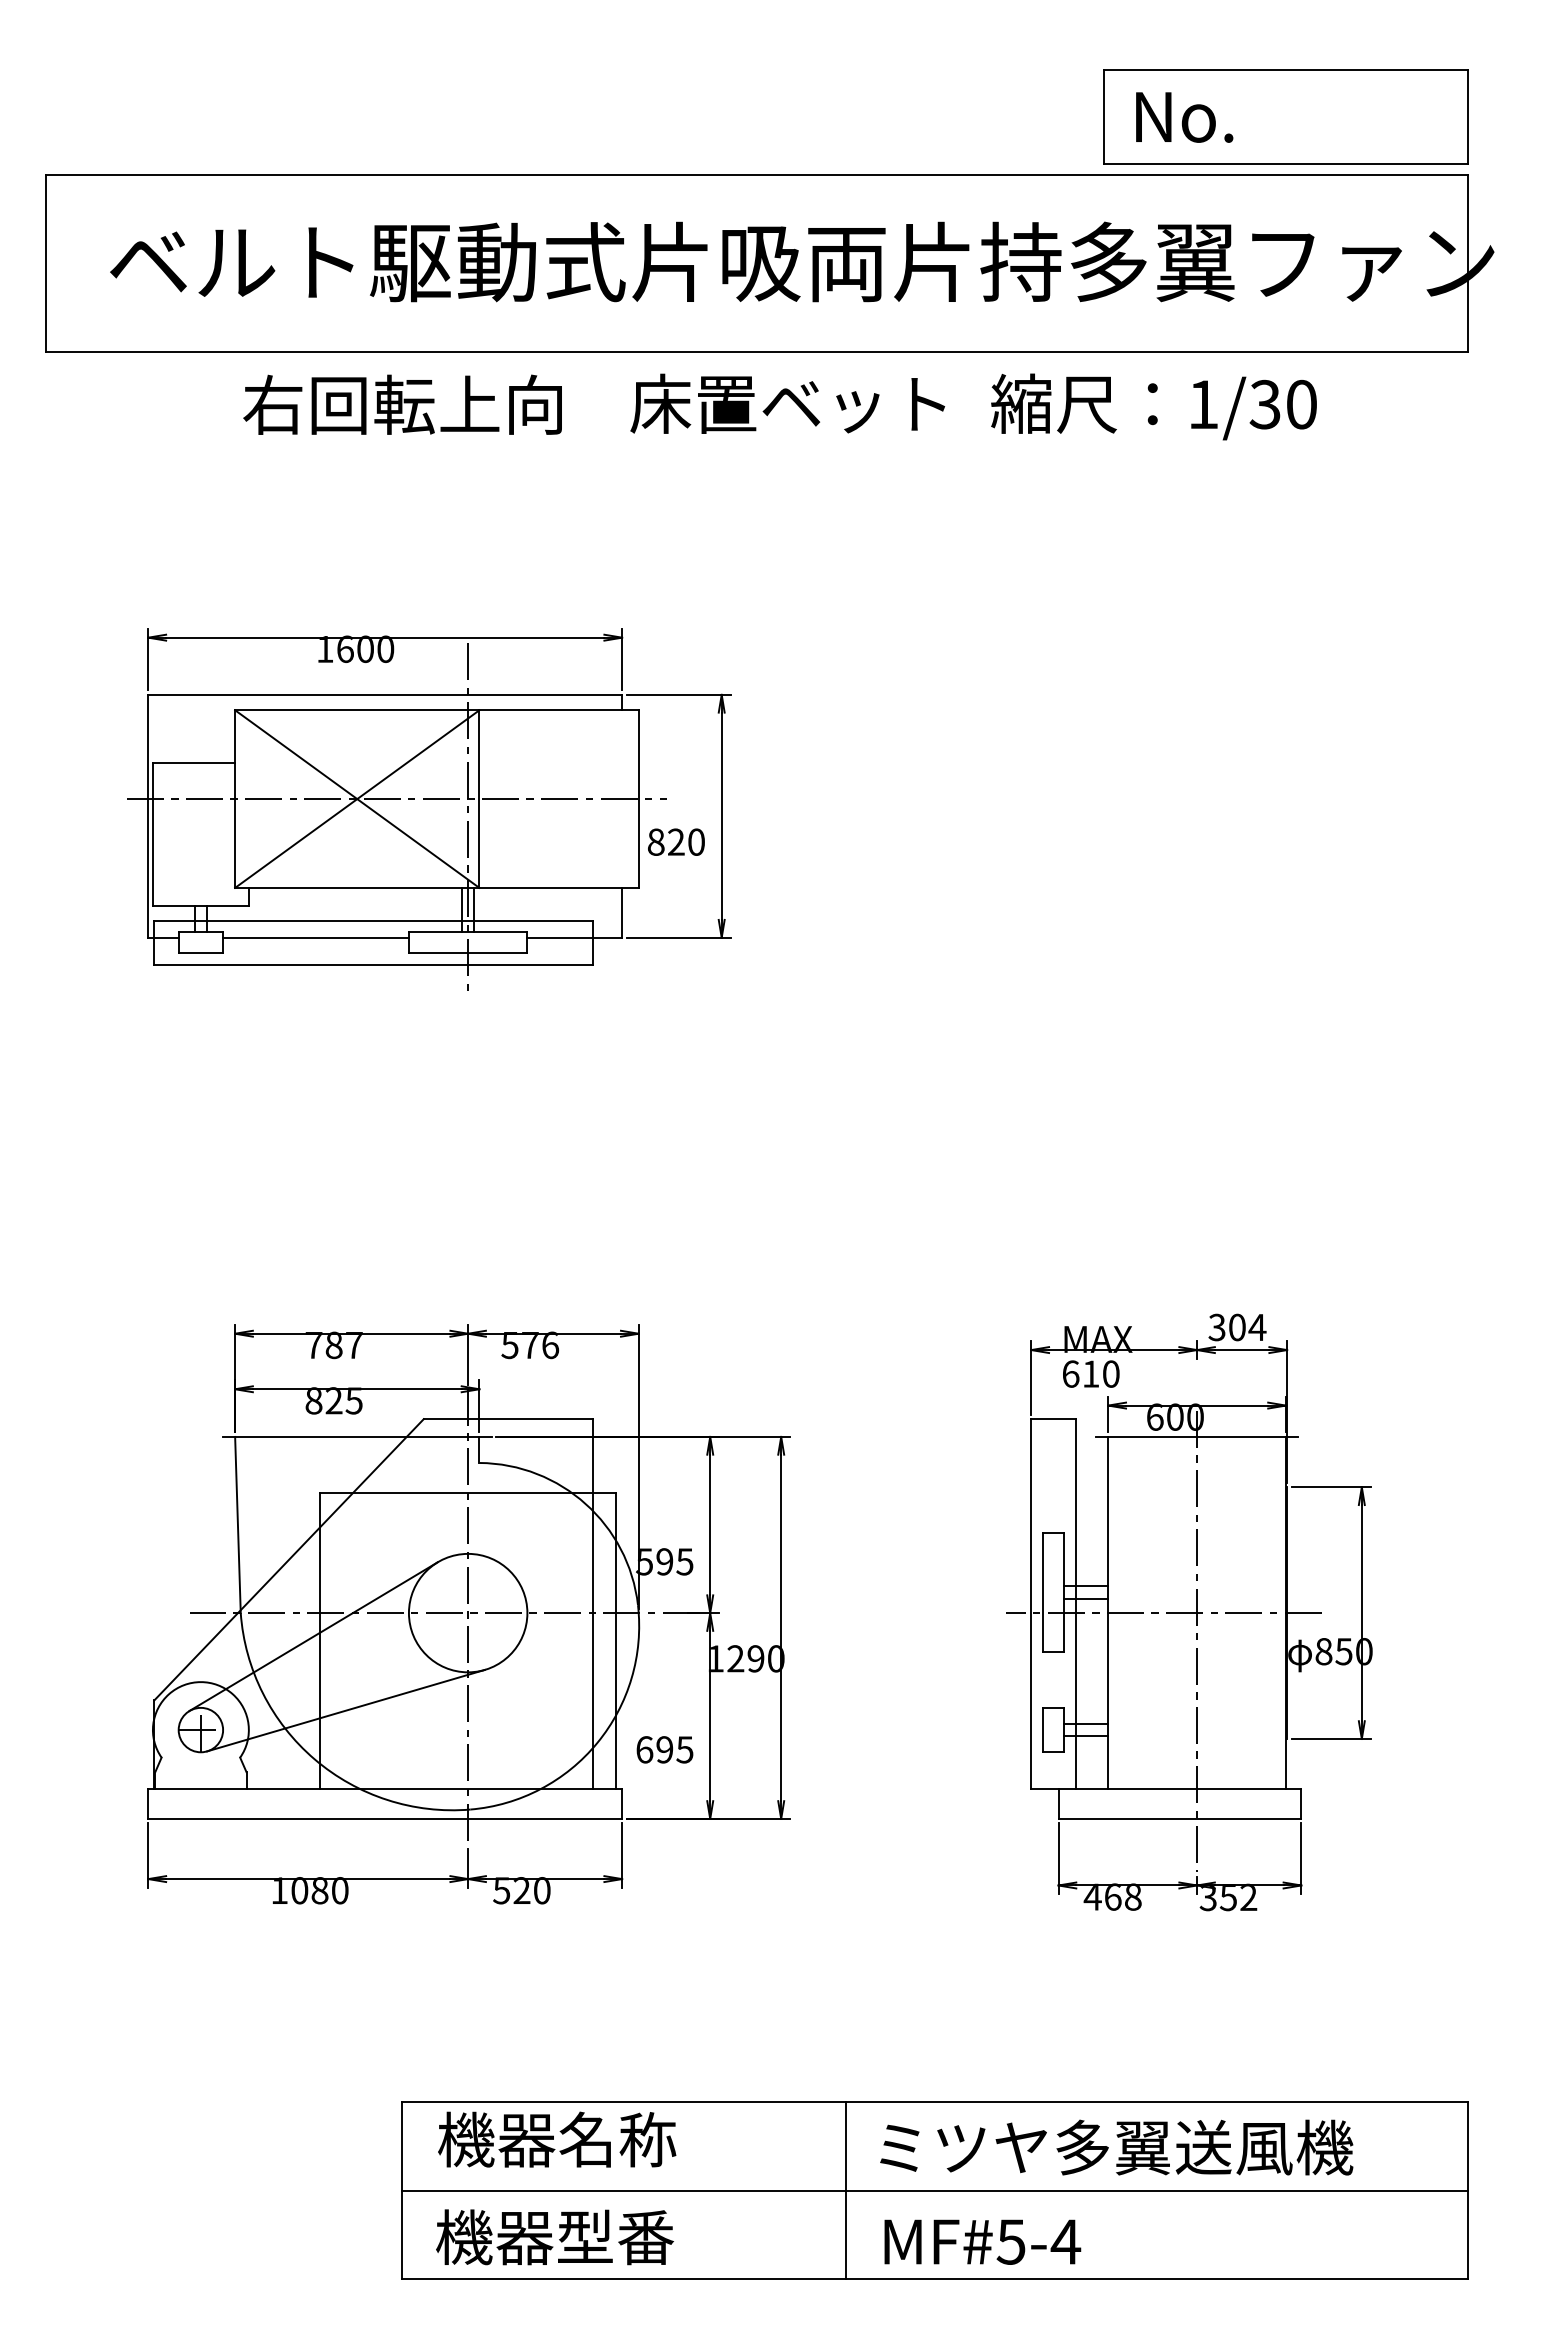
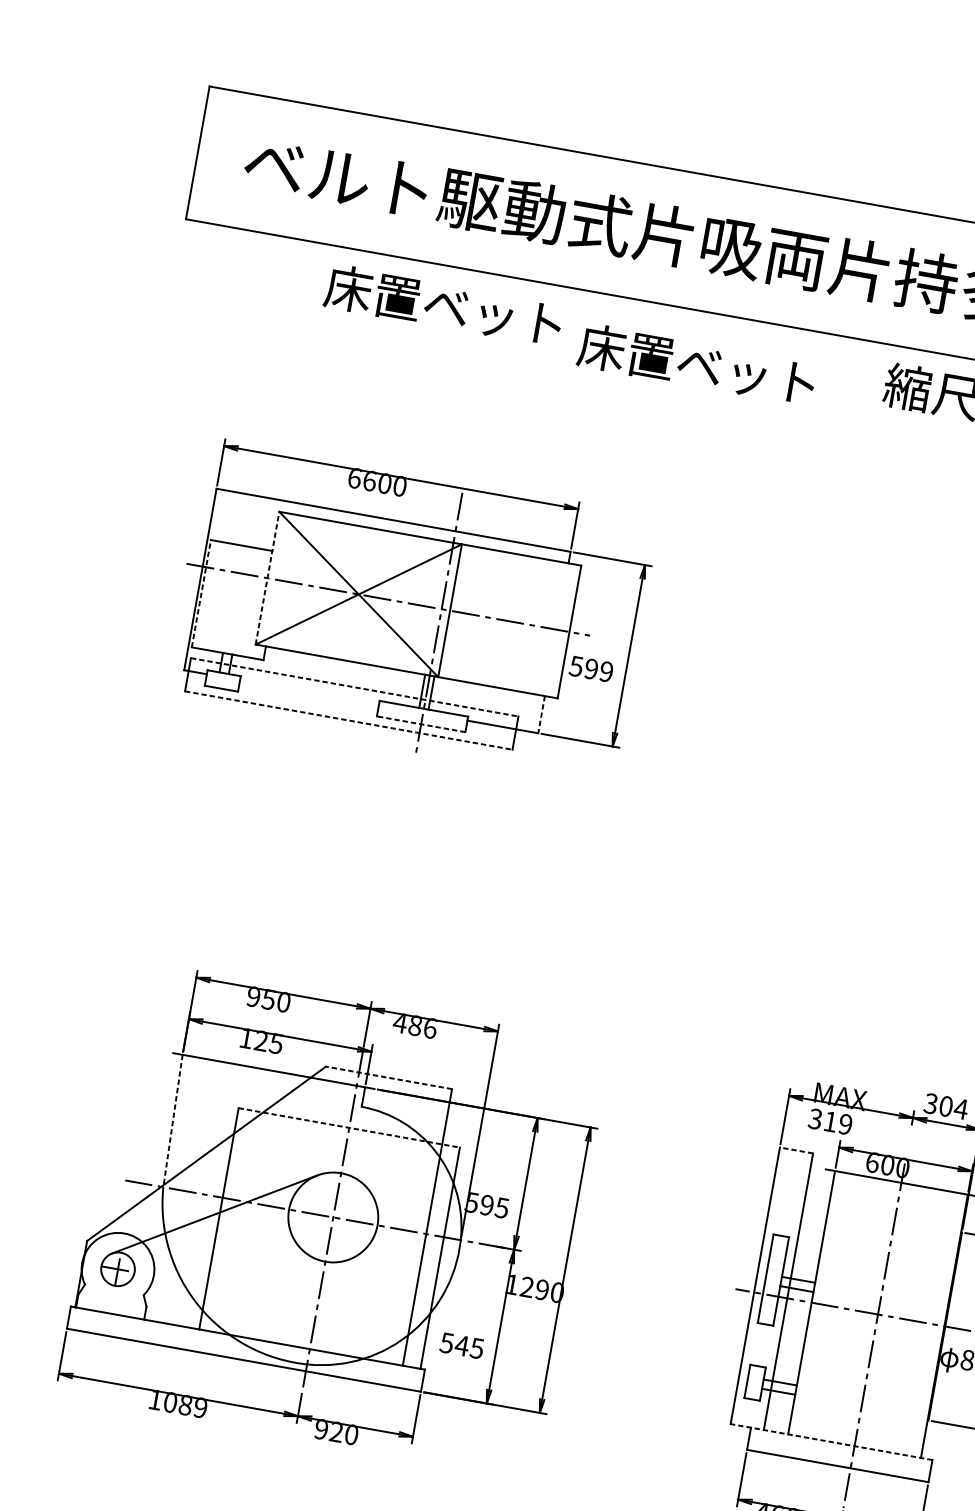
text: (787, 403) -> (696, 364), moved
text: (402, 404) -> (445, 305), 右回転上向 -> 床置ベット
text: (325, 648) -> (355, 477), 1600 -> 6600
line: (235, 799) -> (267, 578), solid -> dashed
line: (152, 834) -> (201, 593), solid -> dashed
text: (675, 841) -> (590, 668), 820 -> 599
line: (622, 912) -> (541, 714), solid -> dashed
line: (373, 920) -> (354, 687), solid -> dashed
line: (315, 937) -> (309, 692), removed
line: (467, 953) -> (420, 724), solid -> dashed
line: (373, 964) -> (348, 720), solid -> dashed
text: (333, 1345) -> (268, 999), 787 -> 950
text: (519, 1345) -> (407, 1024), 576 -> 486
text: (1090, 1373) -> (830, 1121), 610 -> 319
text: (313, 1400) -> (246, 1038), 825 -> 125
line: (507, 1419) -> (388, 1078), solid -> dashed
line: (1053, 1419) -> (796, 1150), solid -> dashed
line: (468, 1493) -> (349, 1128), solid -> dashed
line: (237, 1525) -> (172, 1121), solid -> dashed
line: (345, 1710) -> (228, 1273), removed
text: (654, 1749) -> (454, 1344), 695 -> 545
line: (1165, 1789) -> (830, 1442), solid -> dashed
text: (339, 1890) -> (200, 1407), 1080 -> 1089
text: (501, 1890) -> (321, 1429), 520 -> 920

